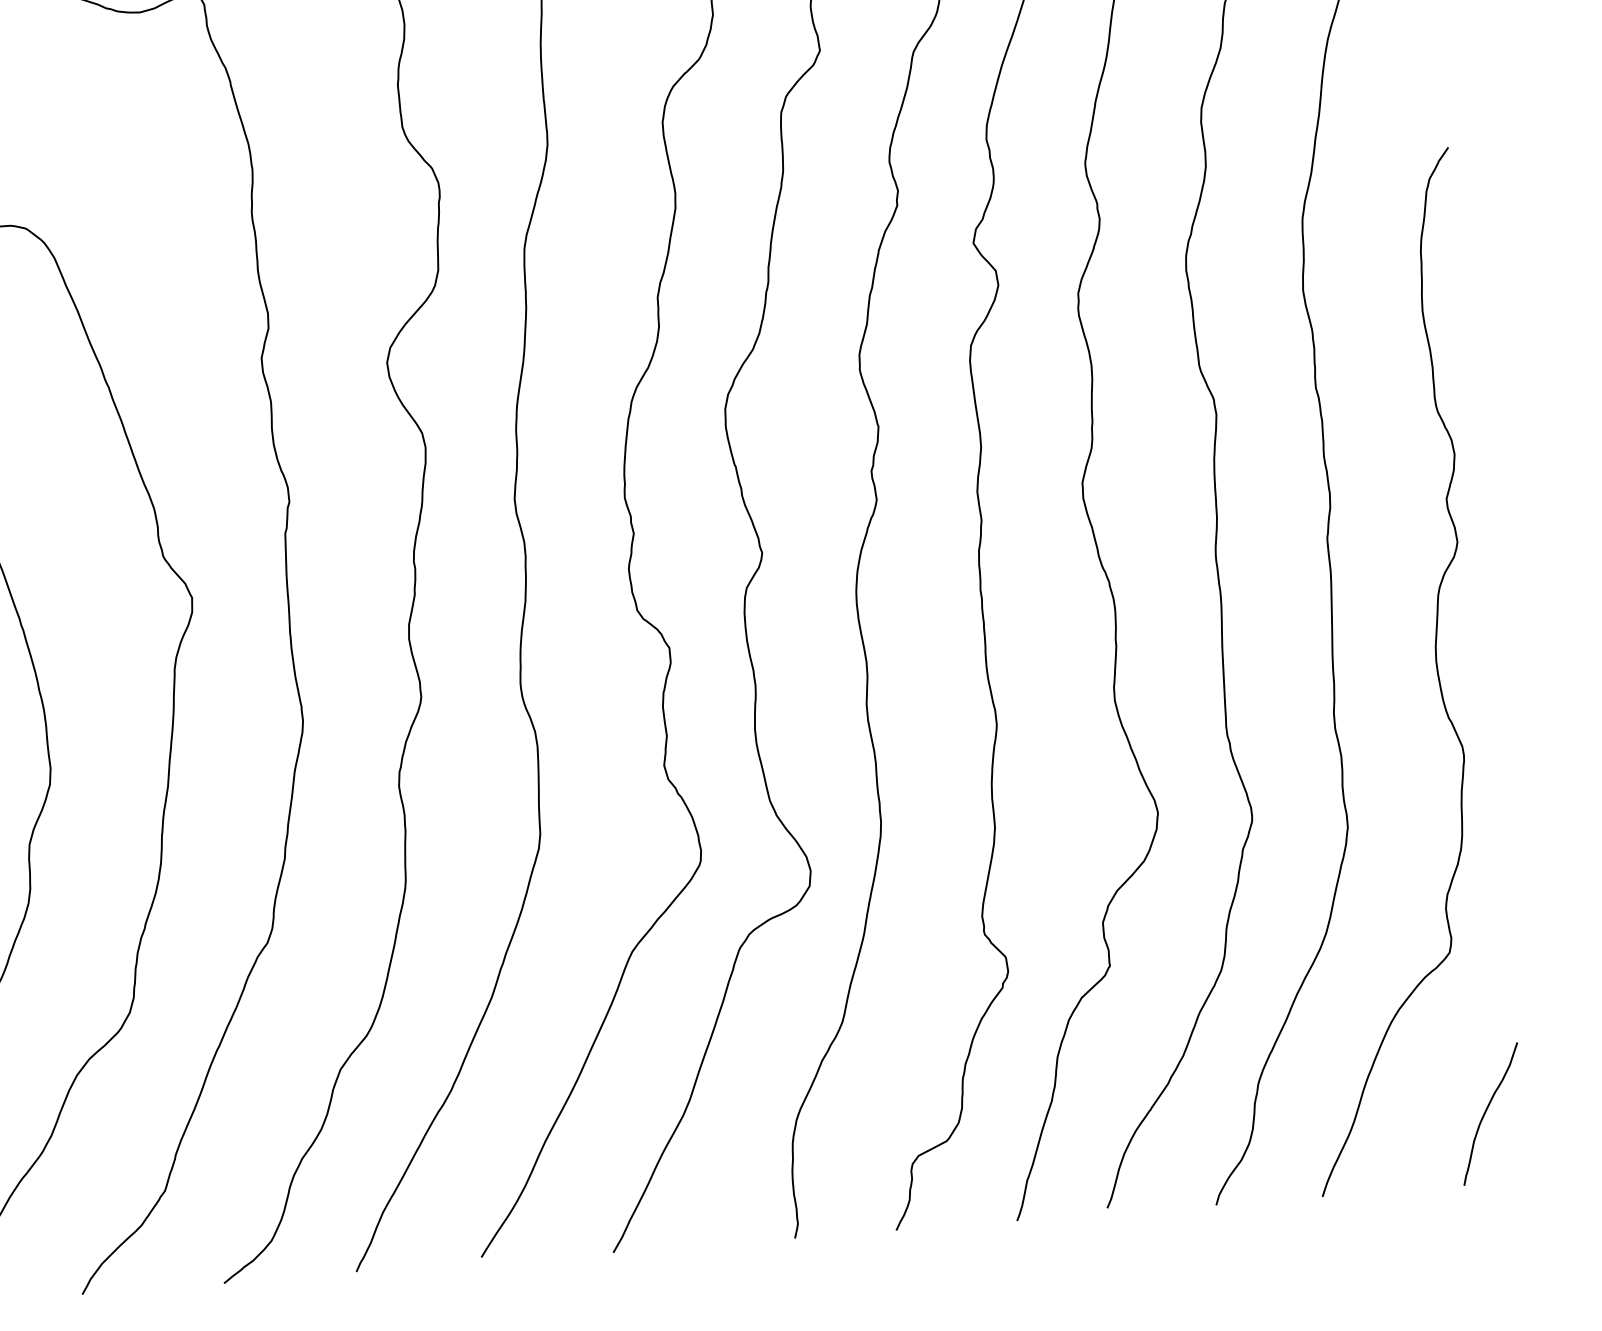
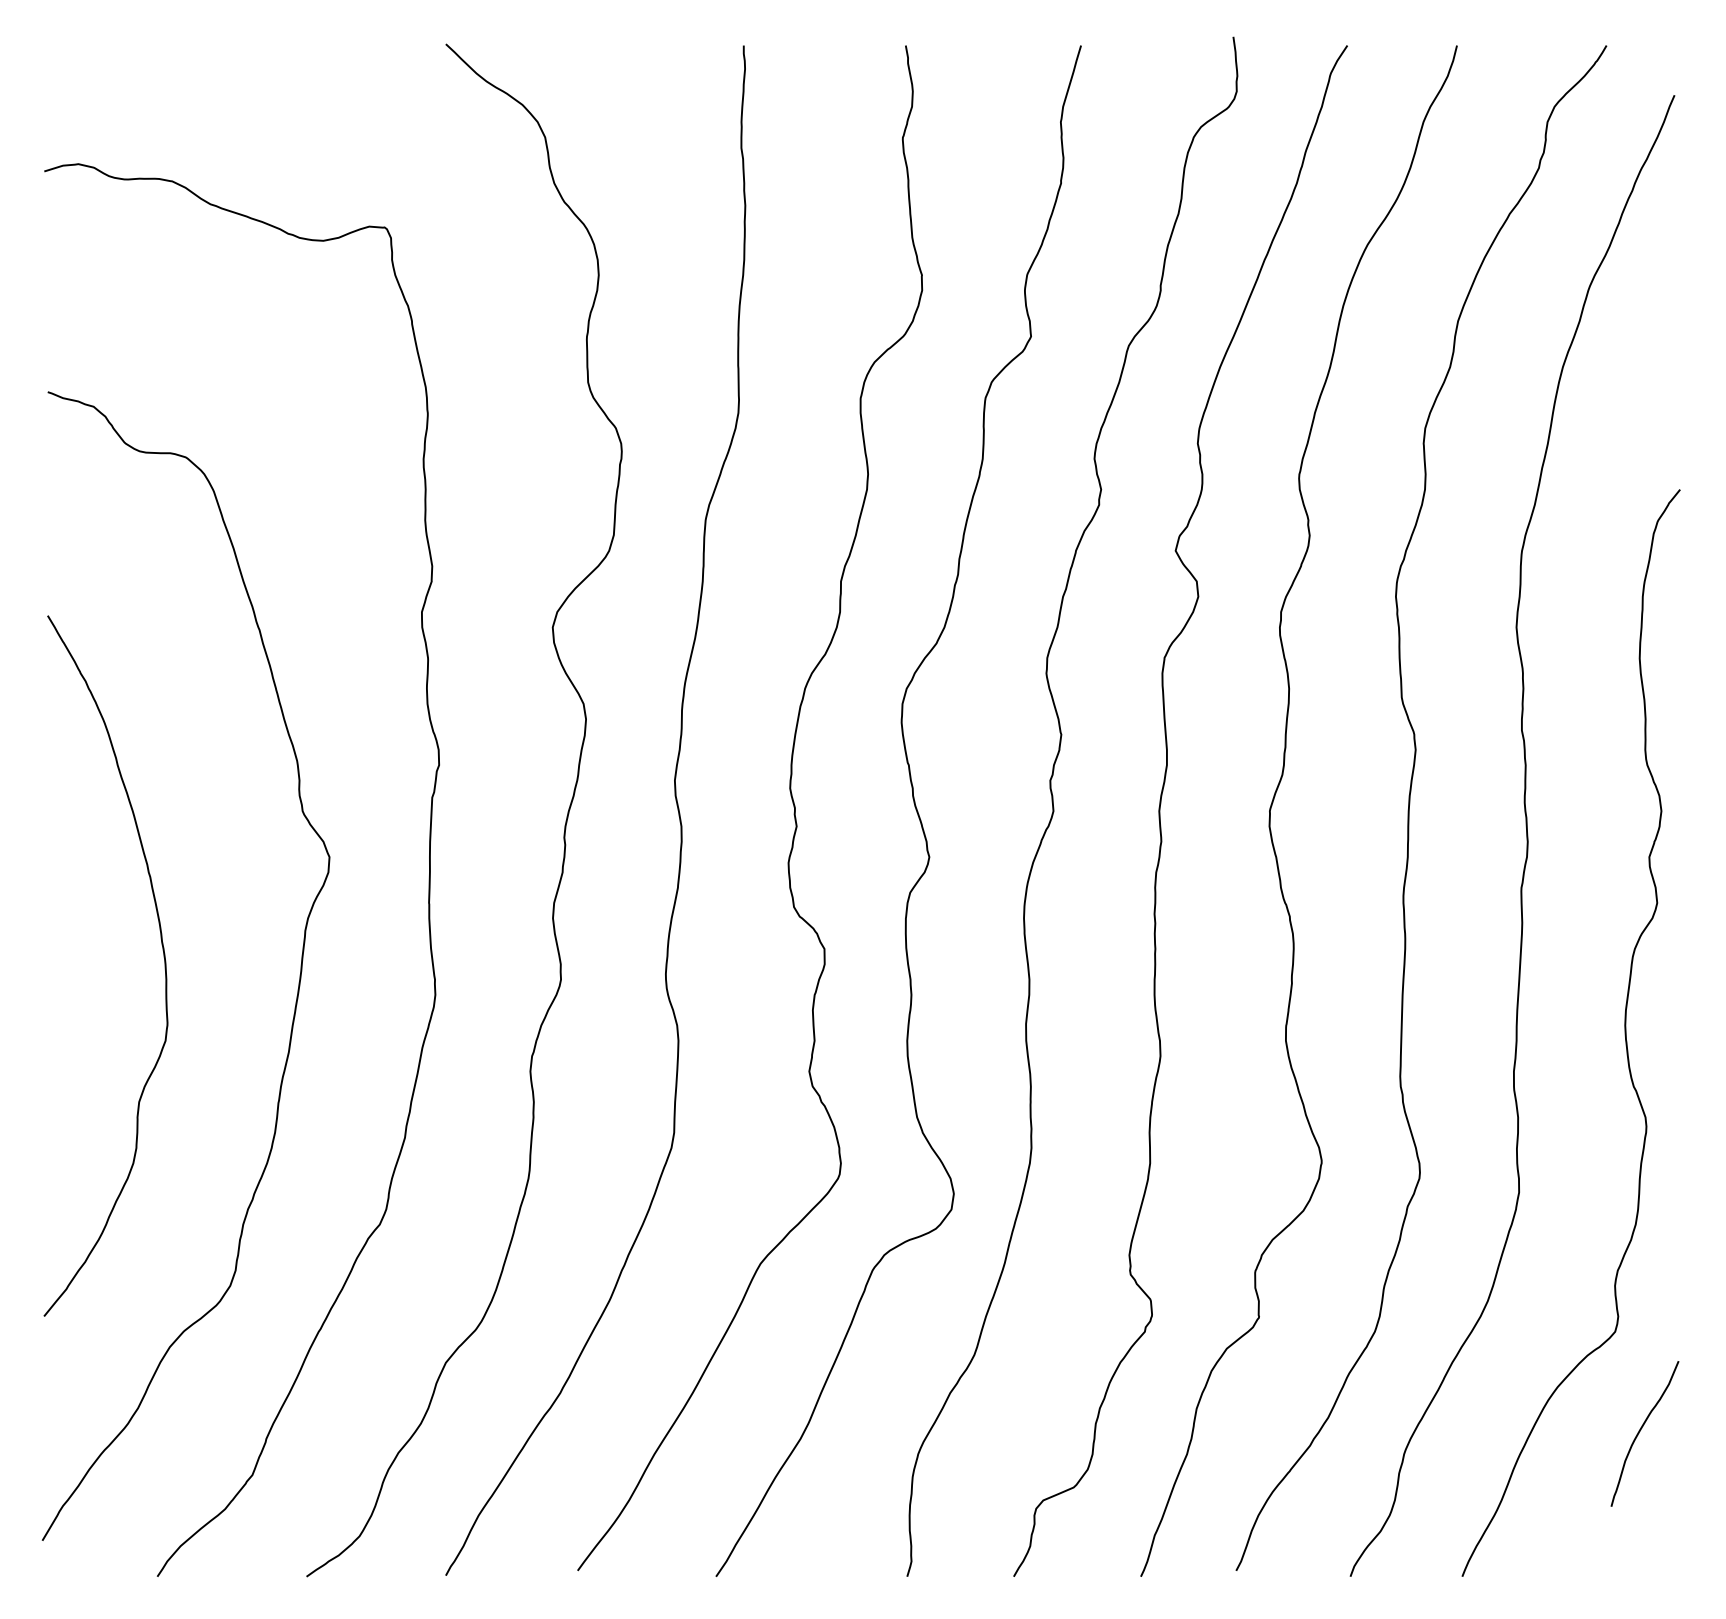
curve: (1486, 1112) -> (1640, 1431), moved

